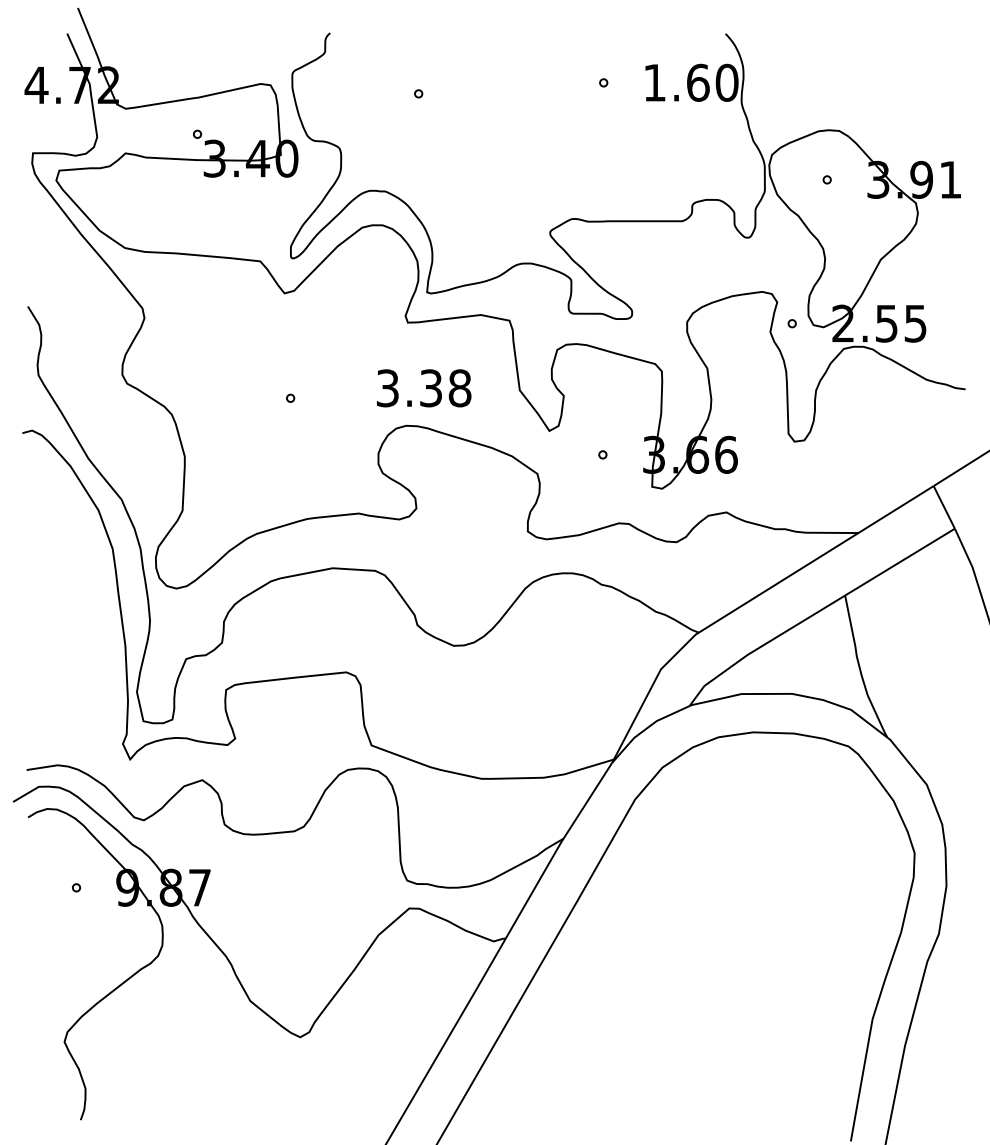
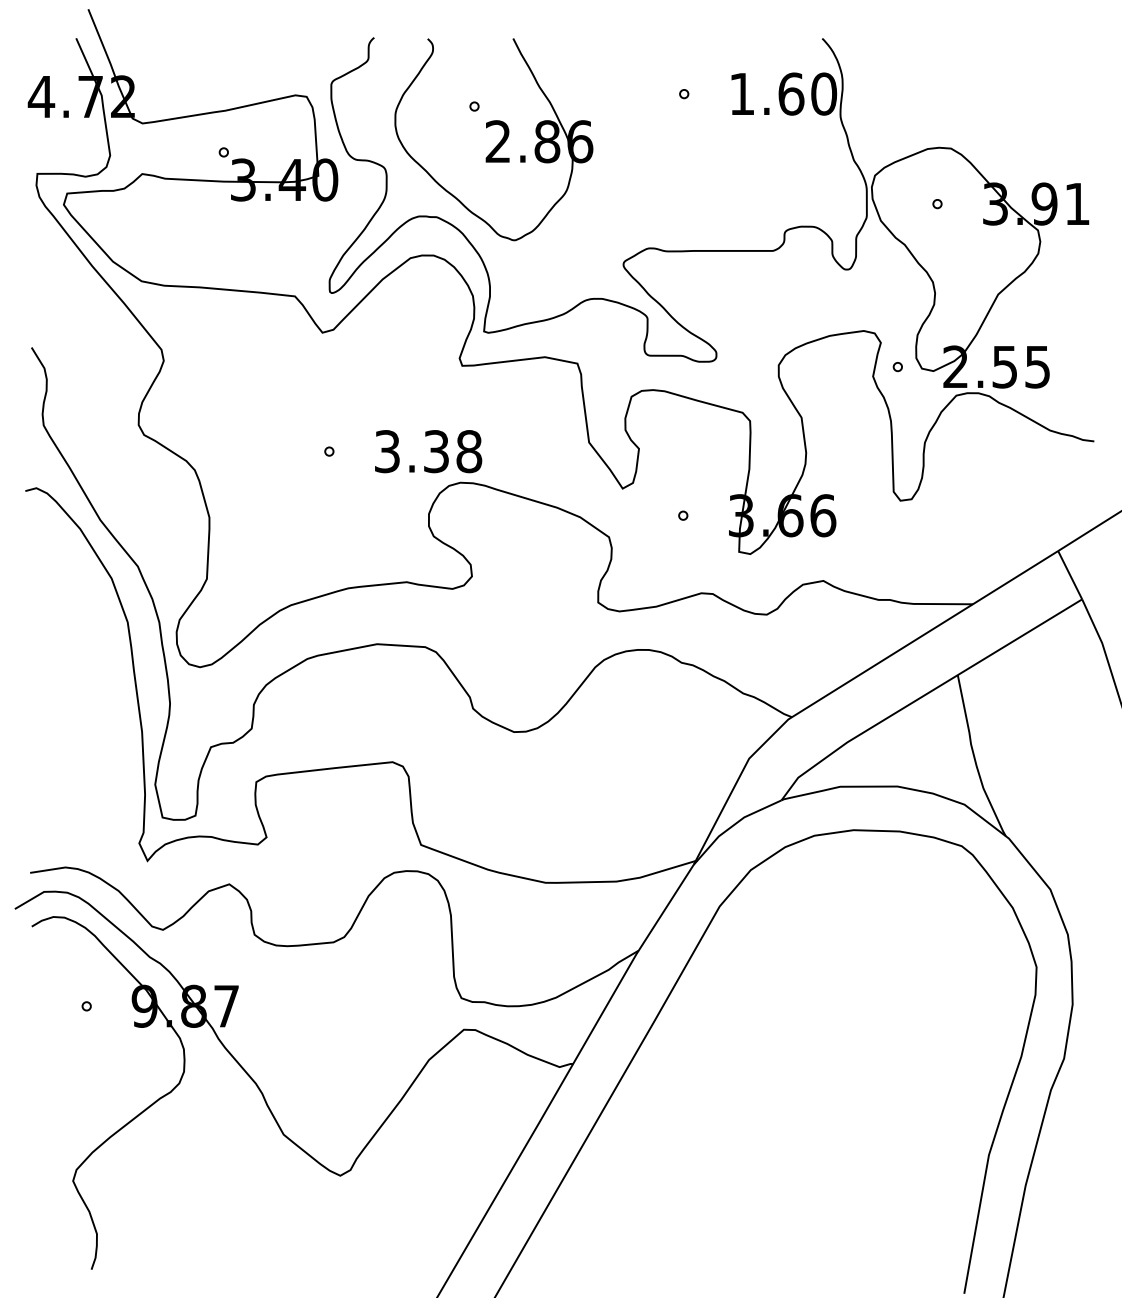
part: (435, 122) -> (493, 139), added
text: (424, 388) -> (428, 451), moved

